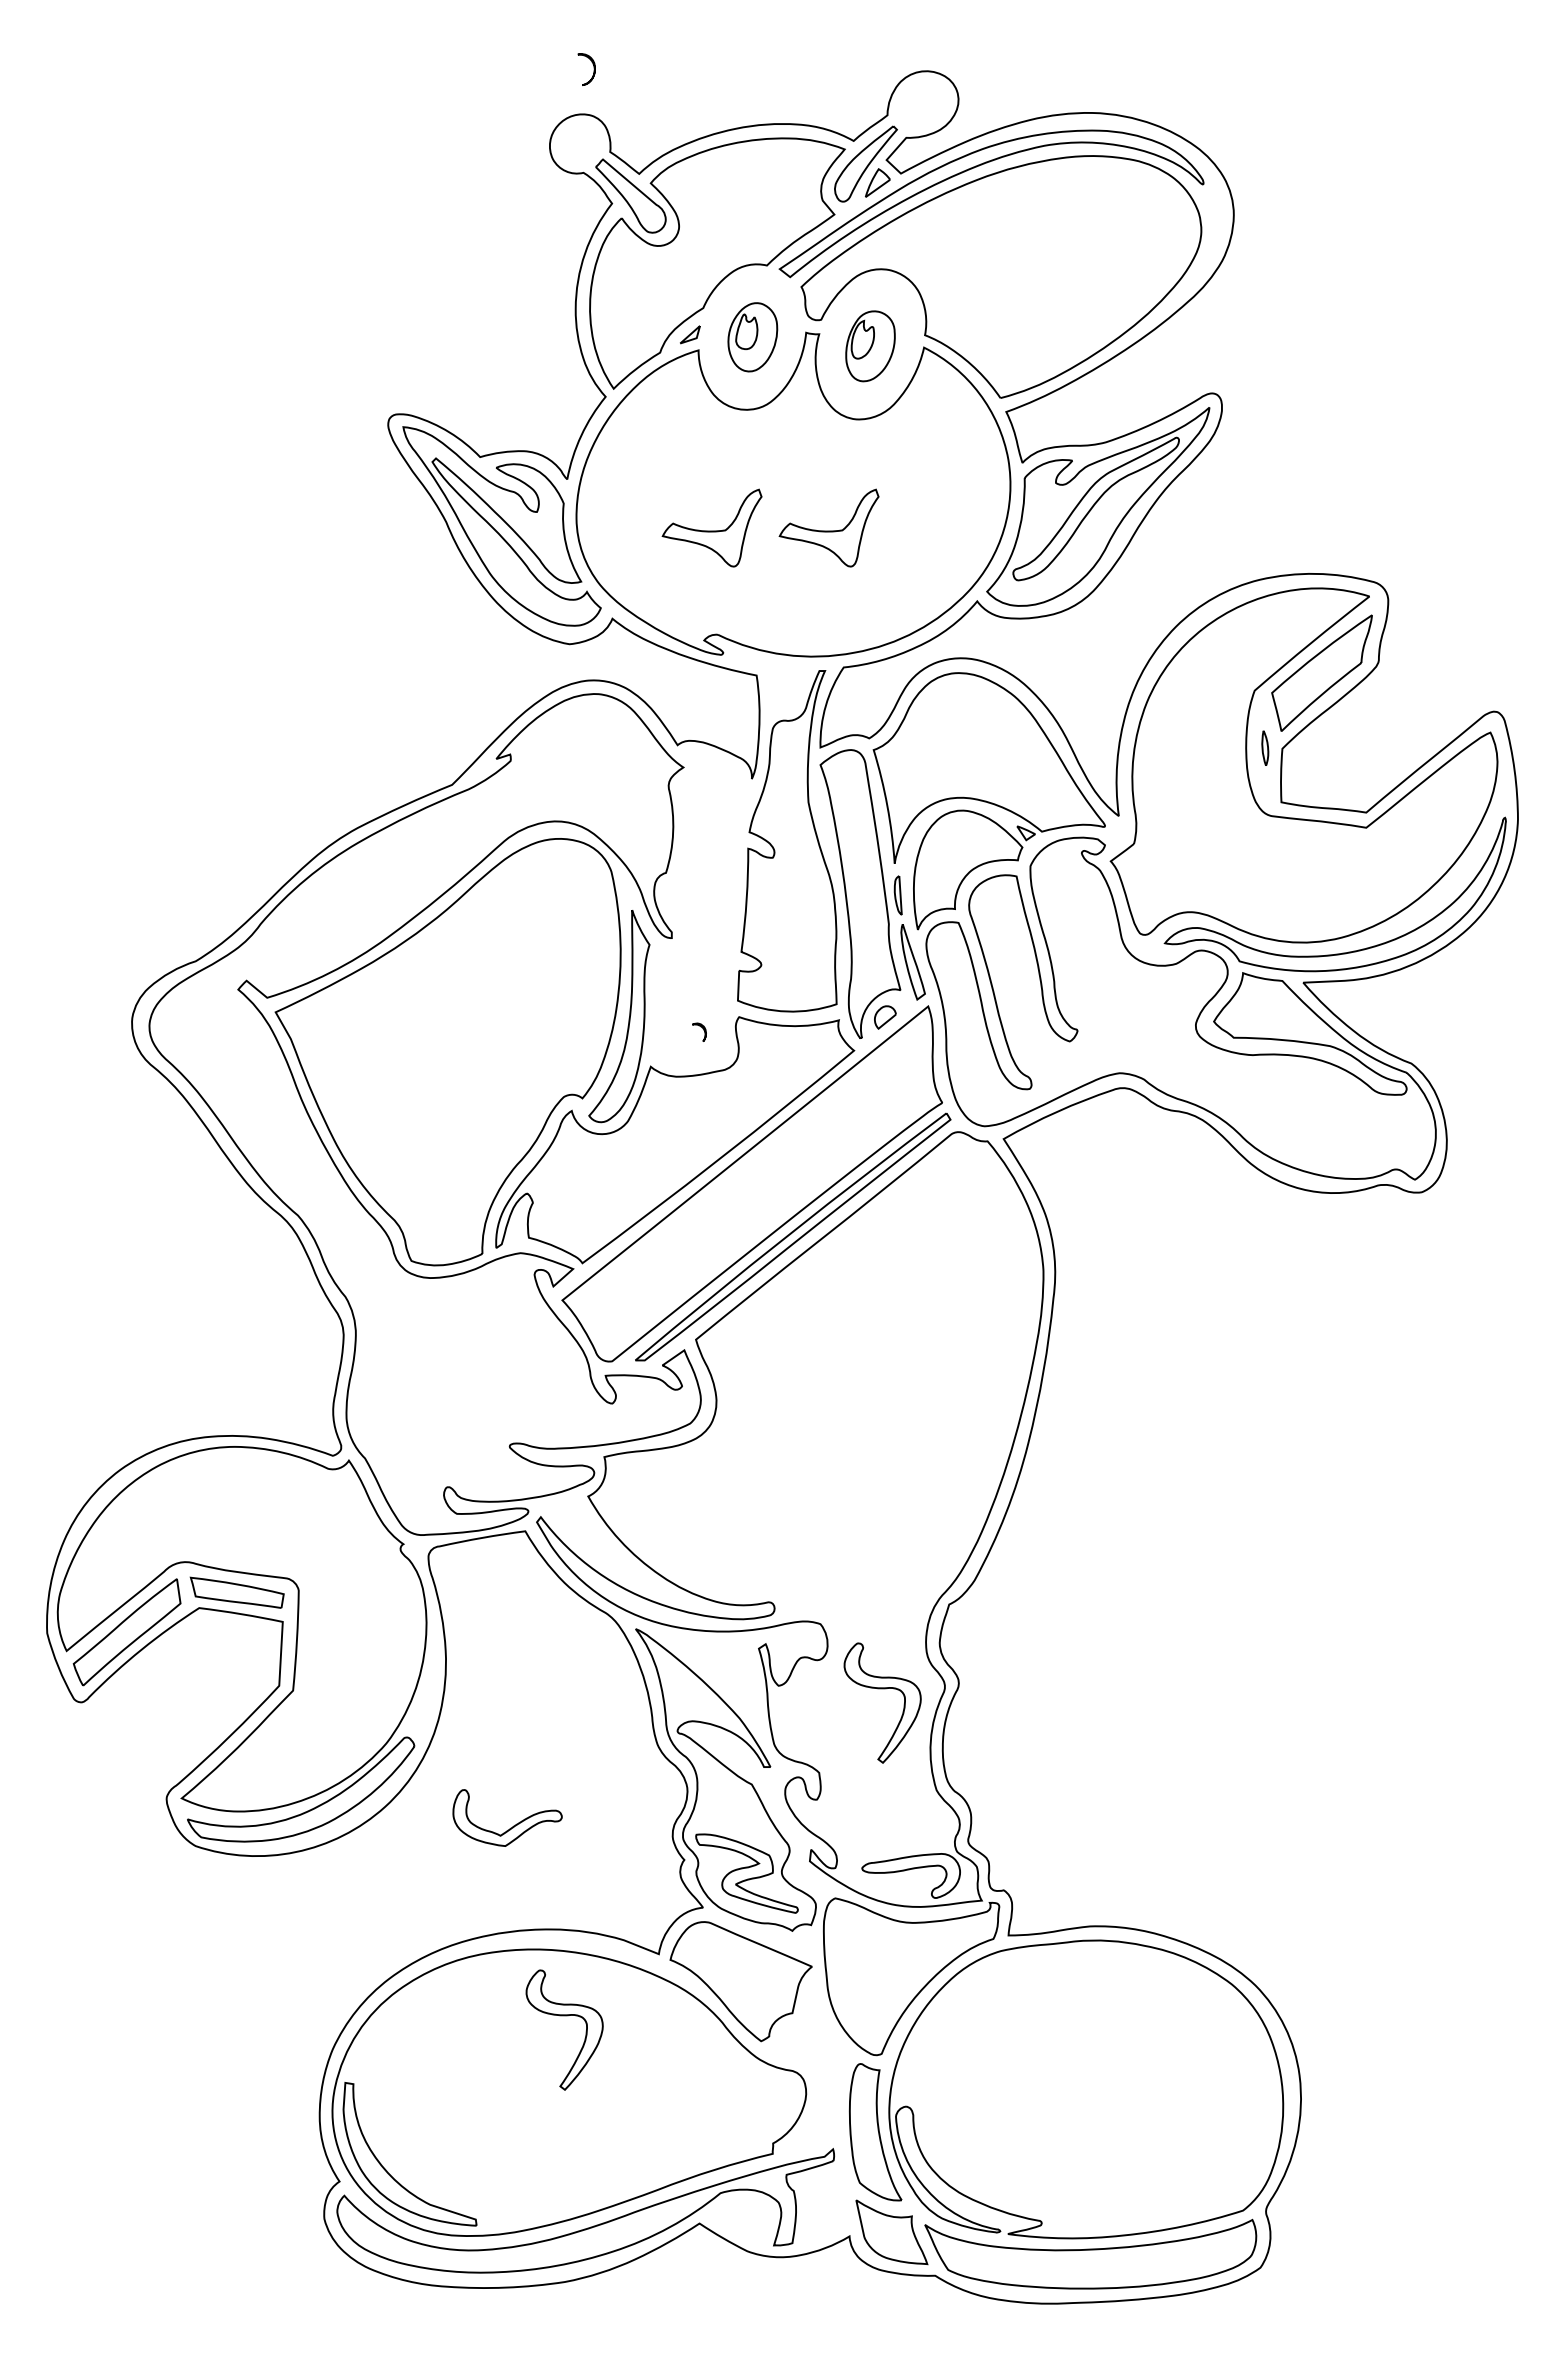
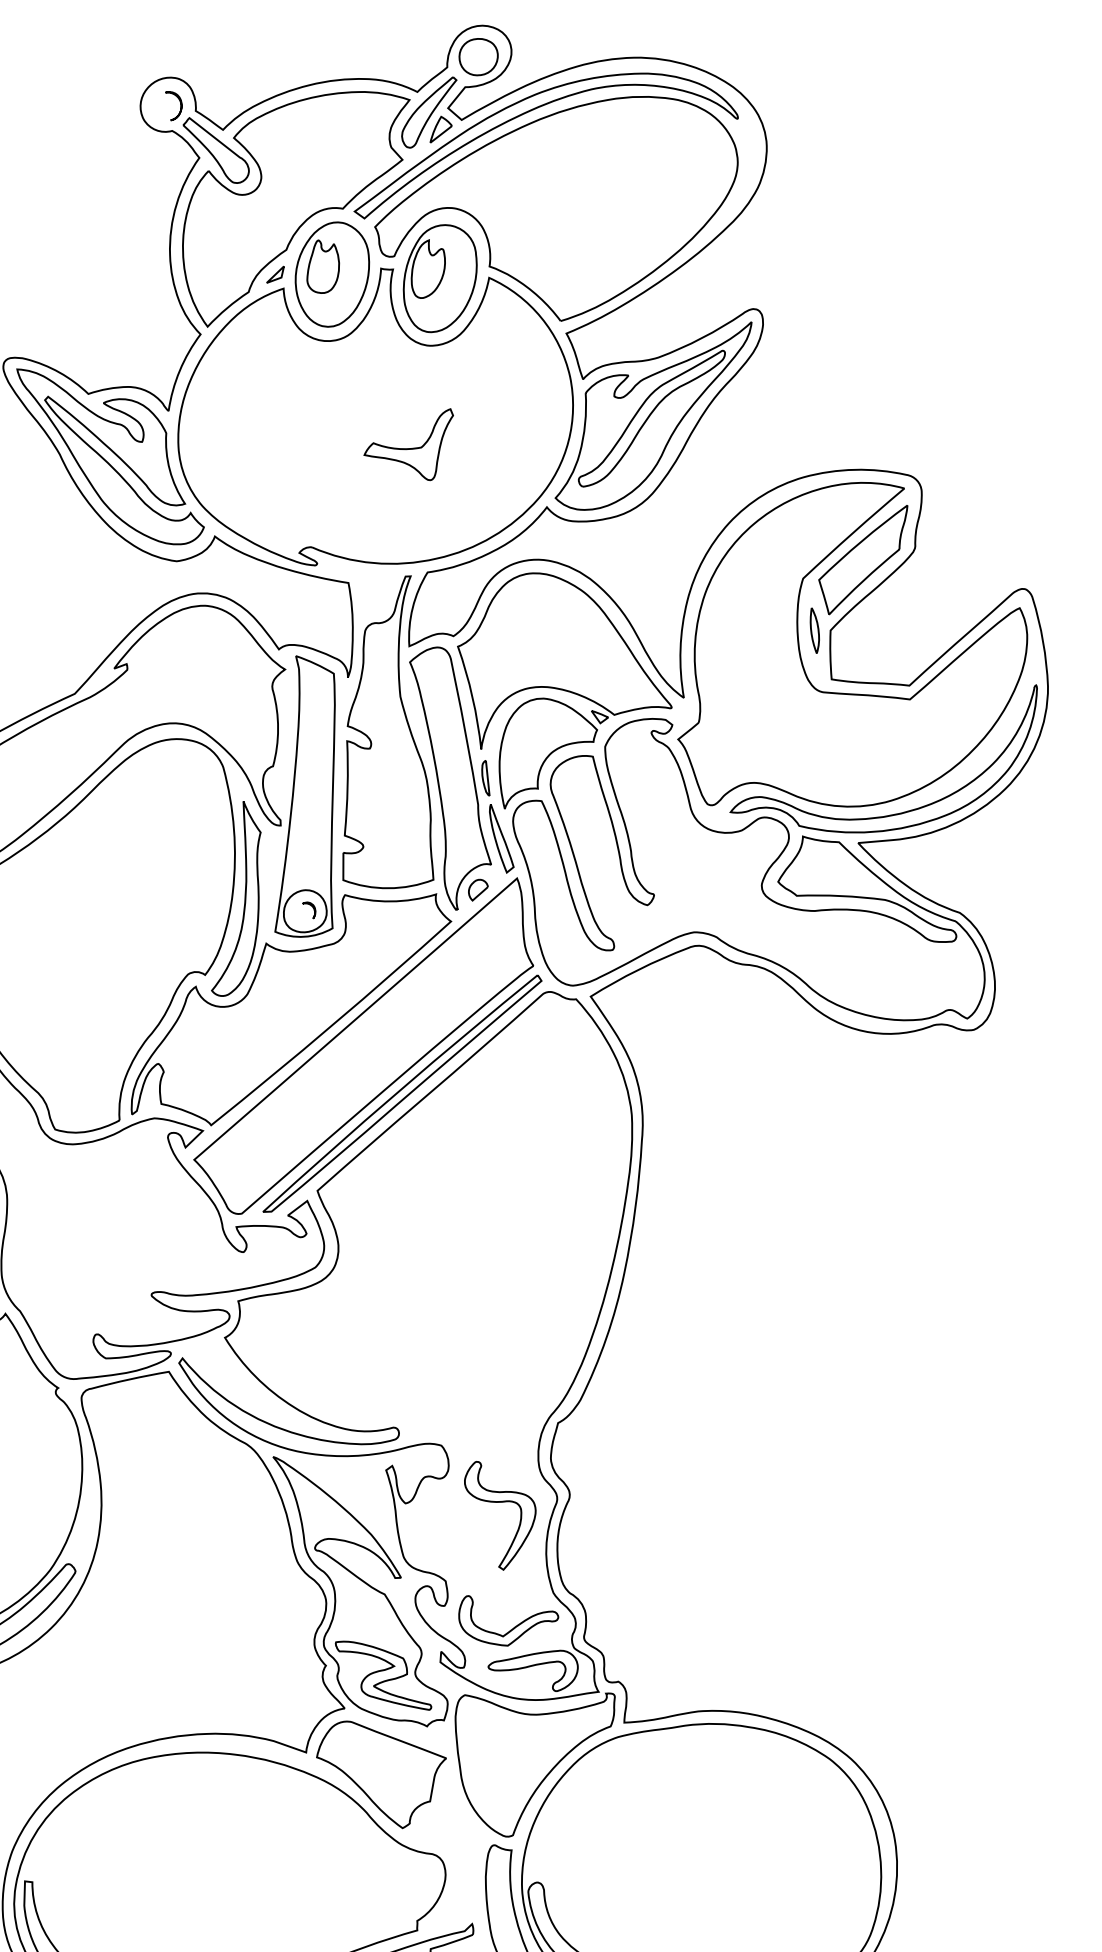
part: (593, 68) -> (180, 104), moved
part: (922, 105) -> (478, 57), added
part: (752, 337) -> (332, 274), size x1.67
part: (870, 346) -> (440, 278), size x1.67
part: (711, 527) -> (301, 449), removed
part: (1265, 748) -> (815, 630), size x1.43
part: (698, 906) -> (303, 795), added
part: (513, 1825) -> (514, 1626), moved
part: (564, 2016) -> (222, 1812), removed

